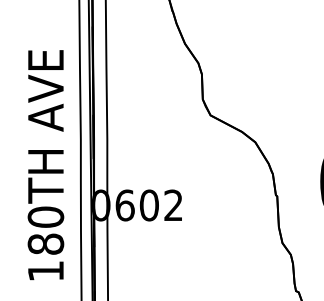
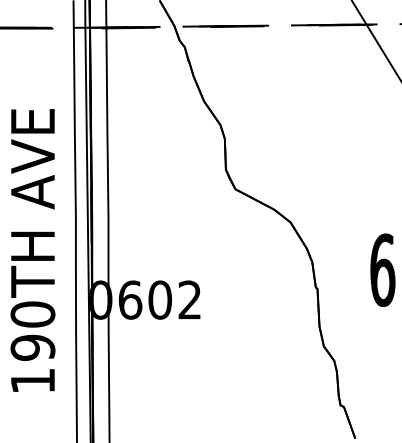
text: (45, 244) -> (32, 347), 180TH -> 190TH

